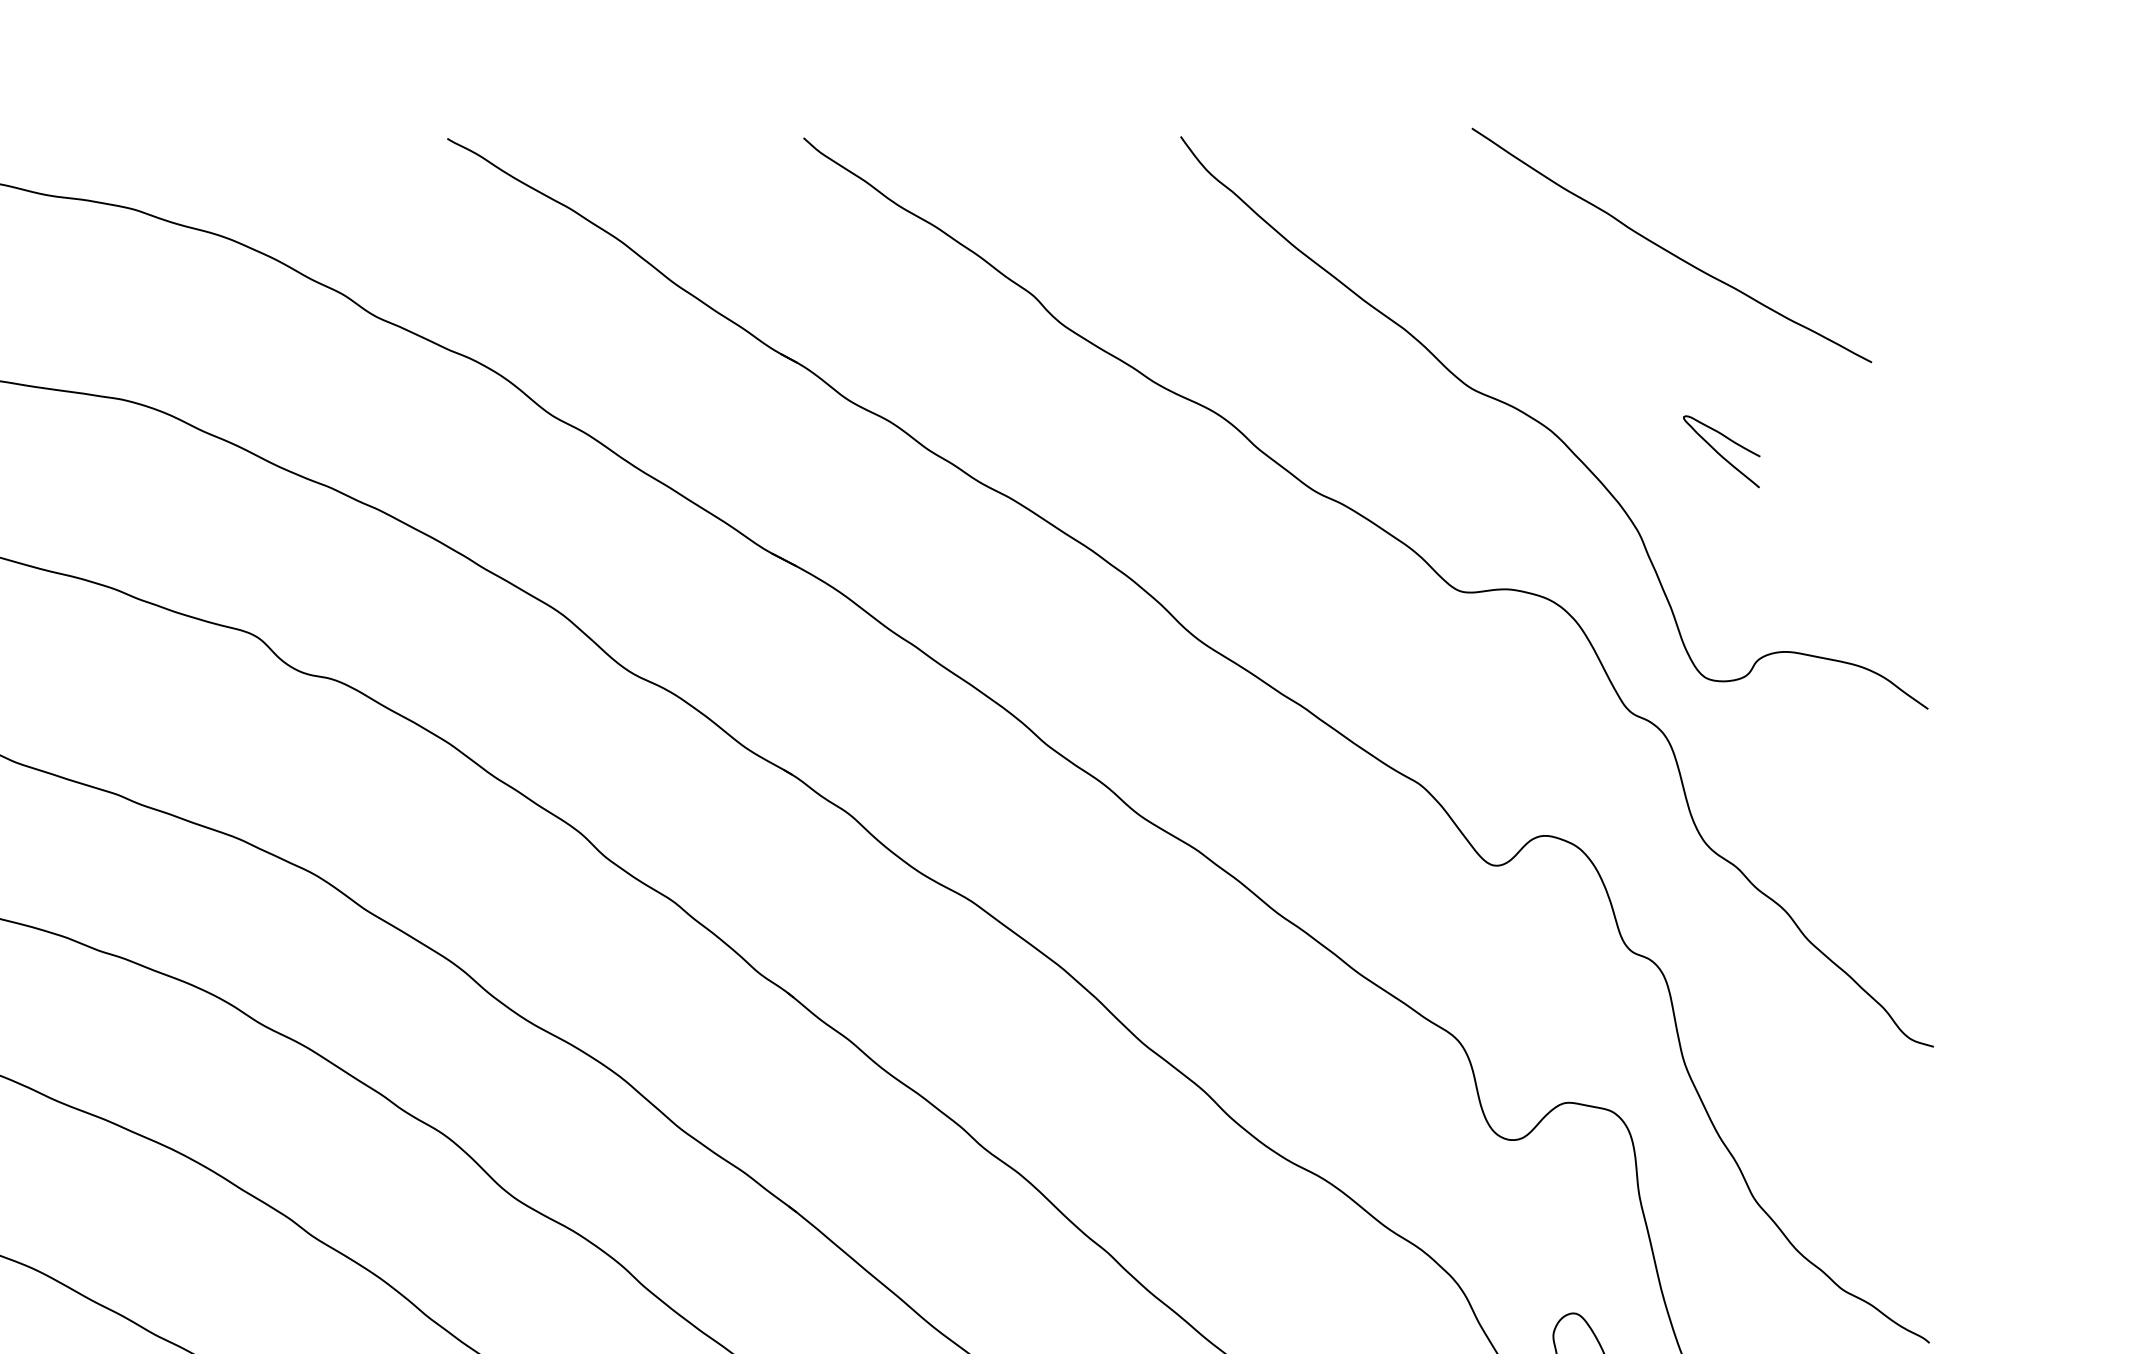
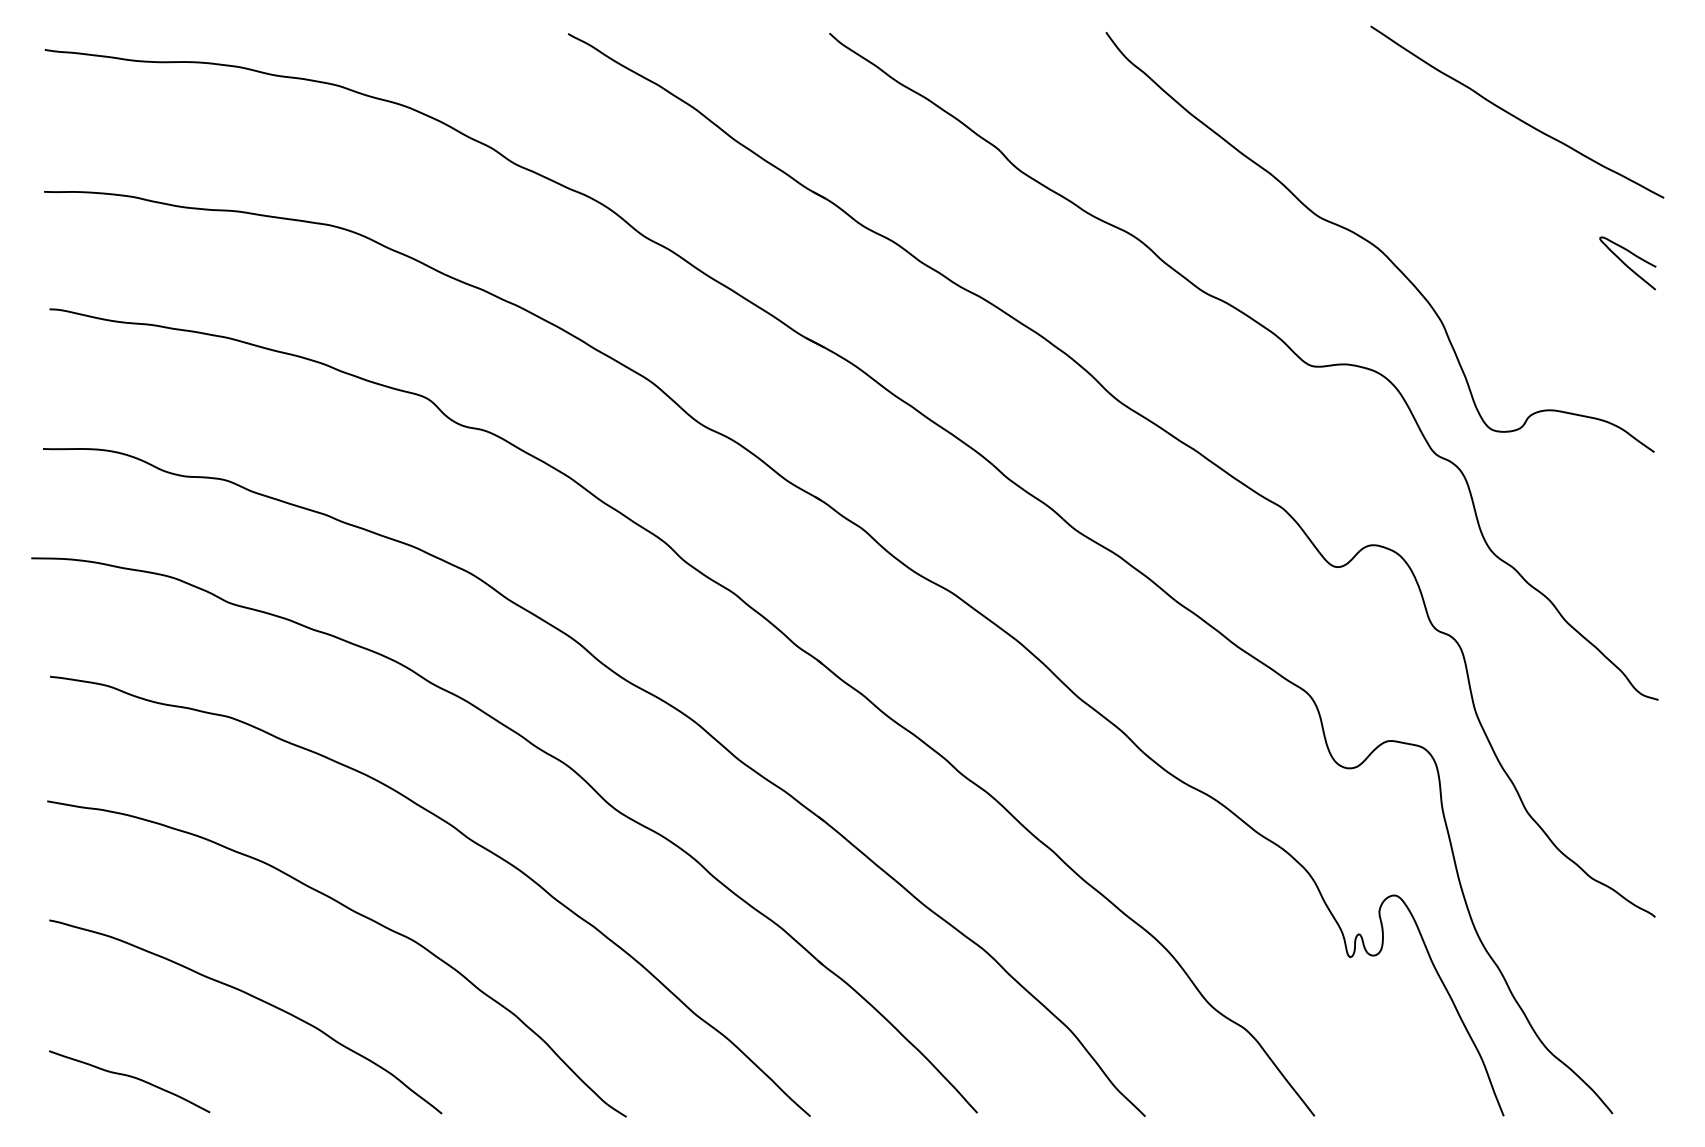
curve: (1666, 248) -> (1513, 114), moved
curve: (1719, 453) -> (1626, 264), moved

